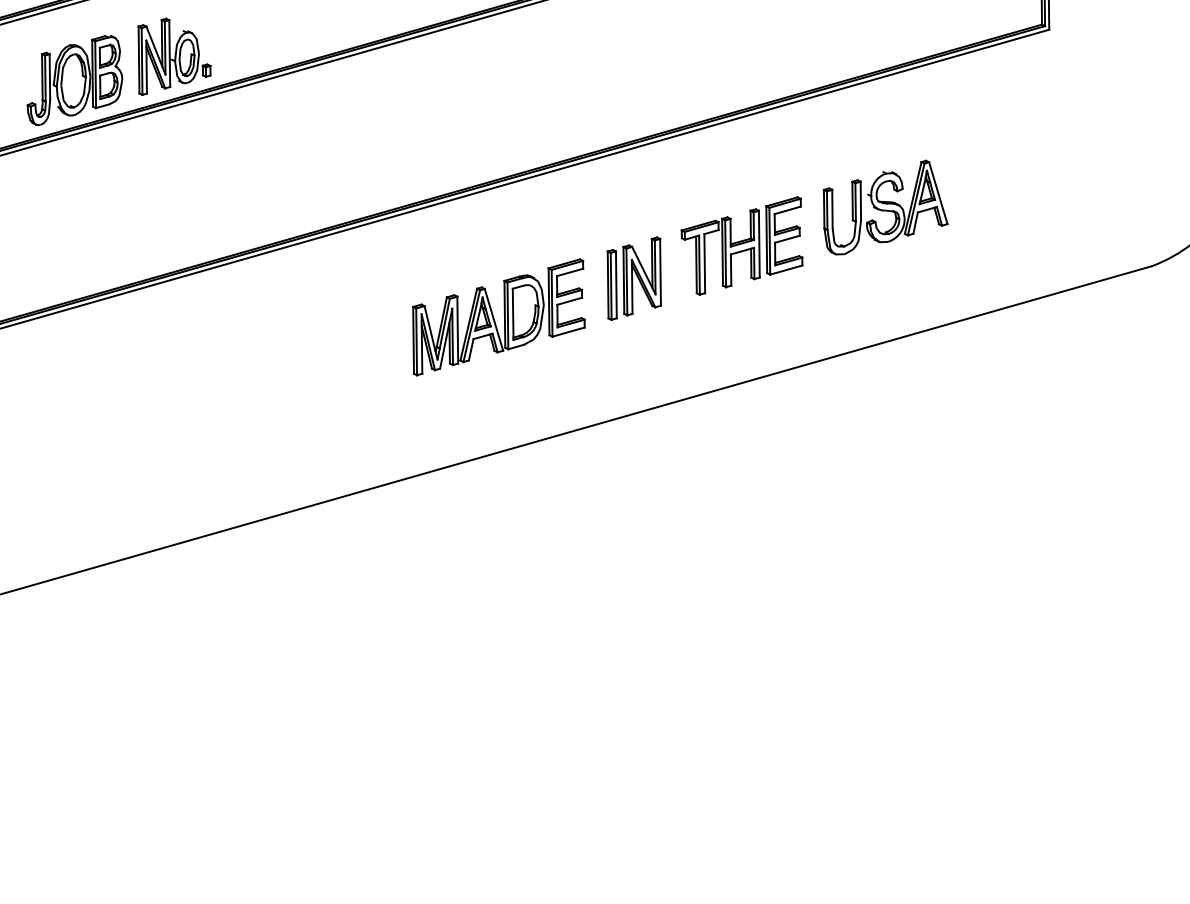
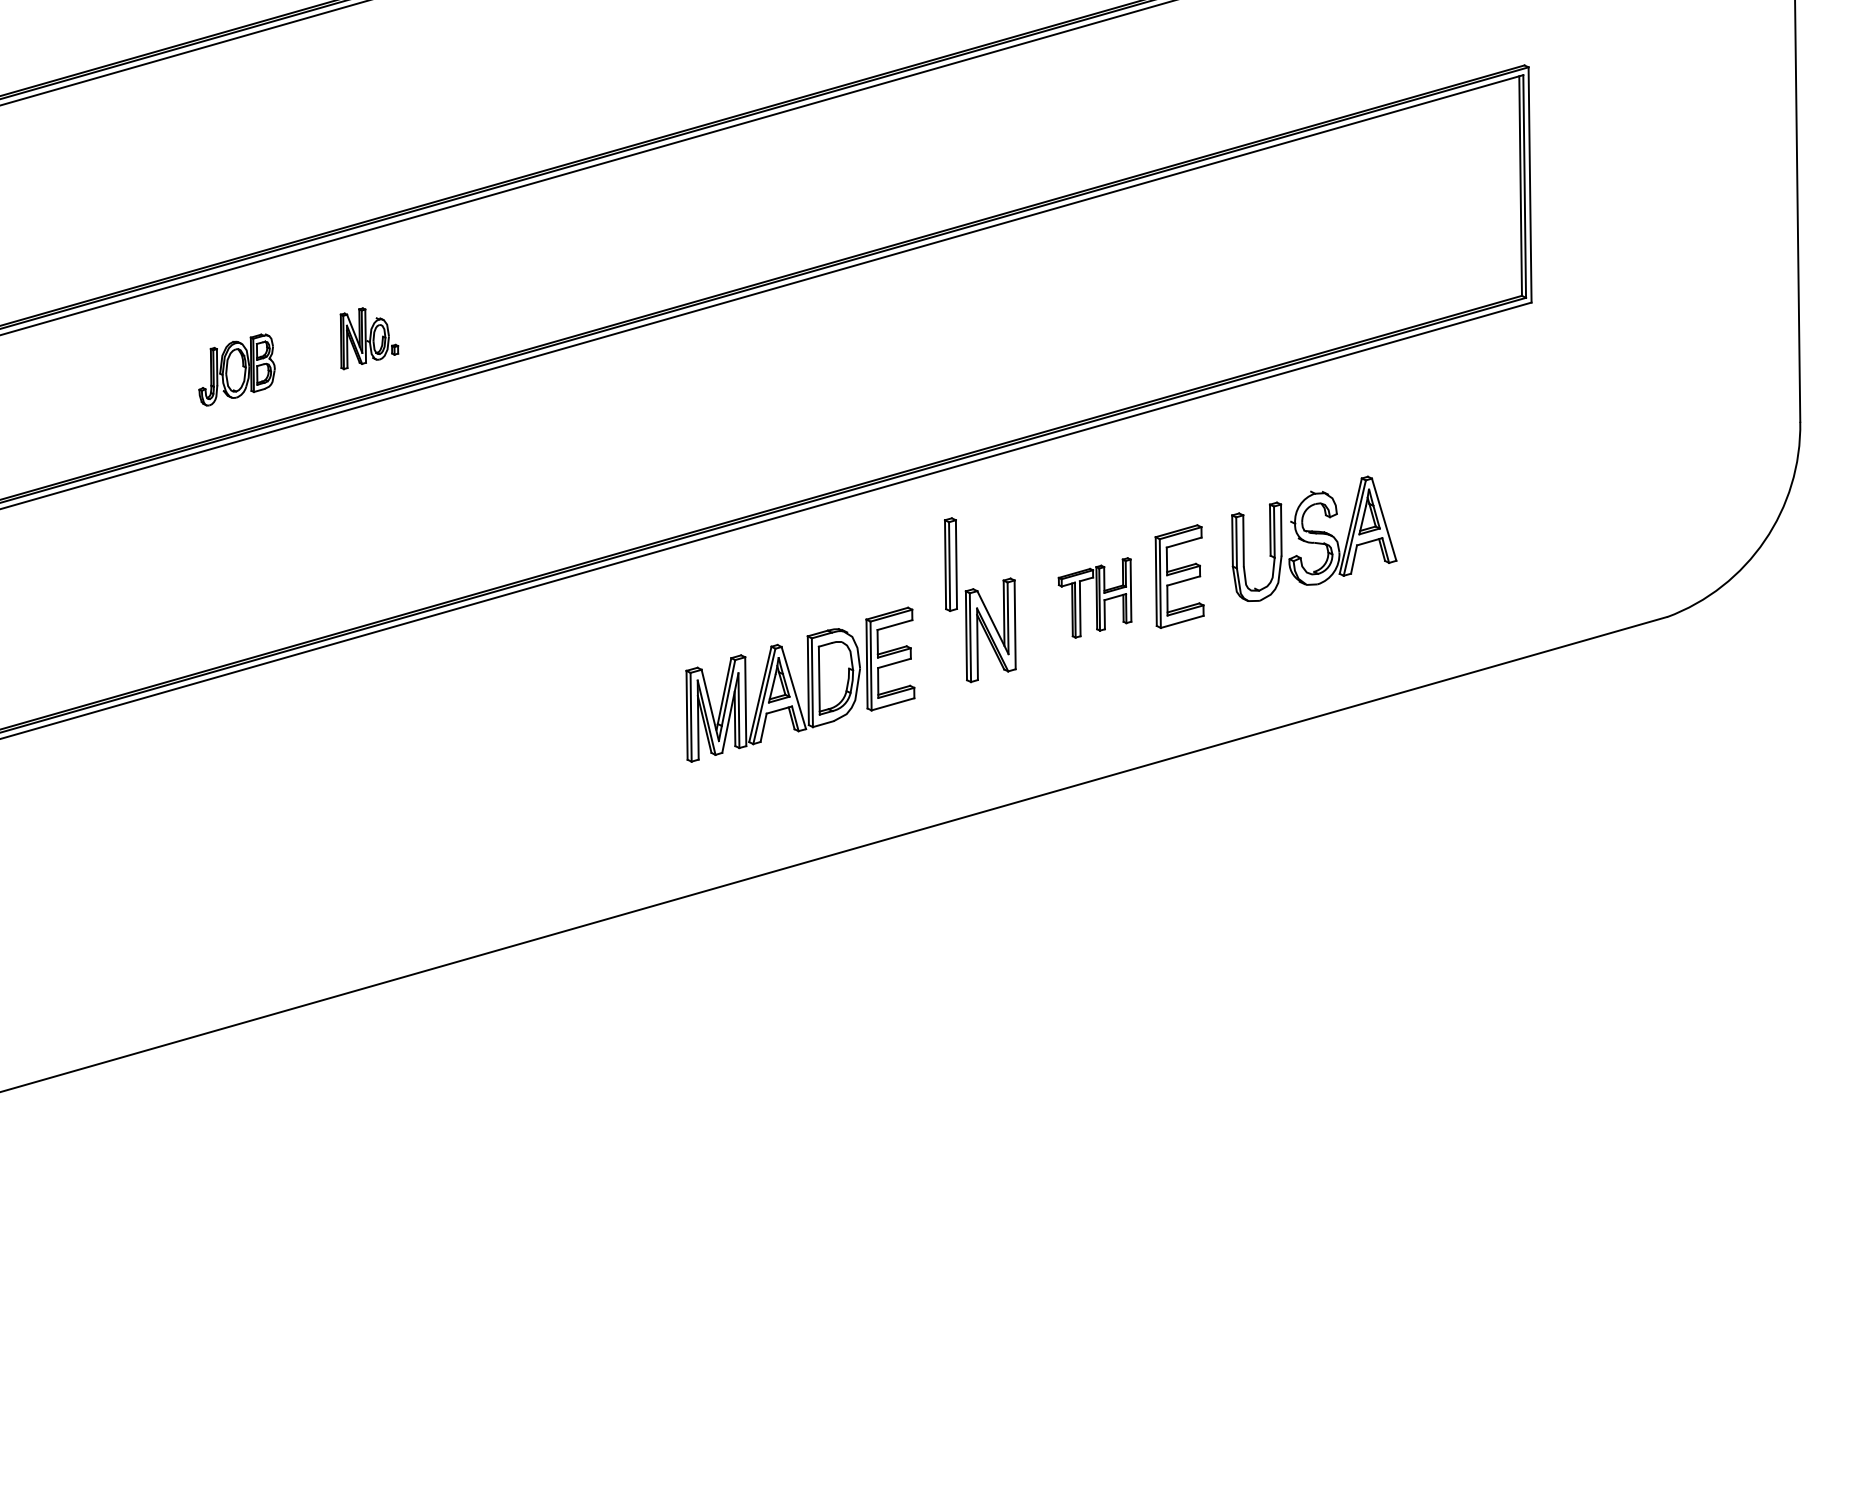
part: (174, 56) -> (369, 338), size x0.6
part: (74, 80) -> (236, 369), size x0.6
part: (720, 251) -> (1094, 597), size x0.7
part: (611, 284) -> (950, 564), moved

